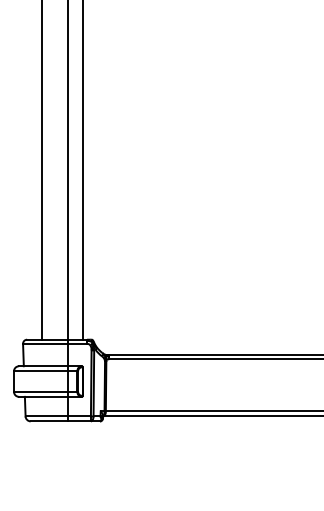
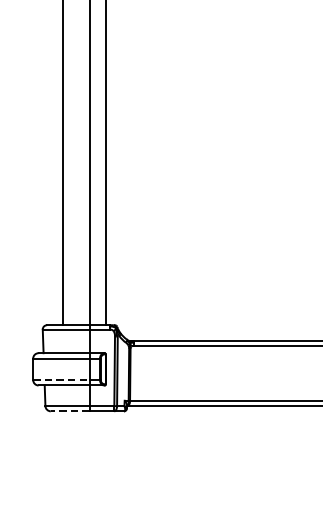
line: (40, 391) -> (61, 379), solid -> dashed
line: (48, 421) -> (69, 411), solid -> dashed

